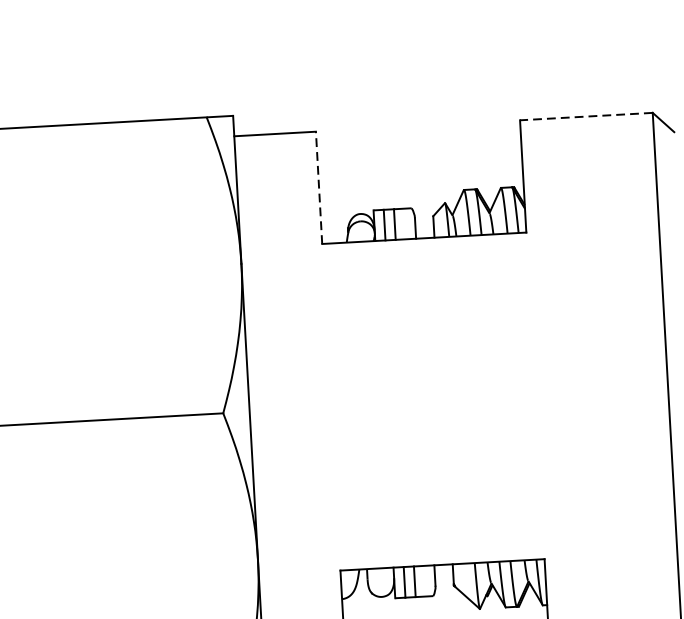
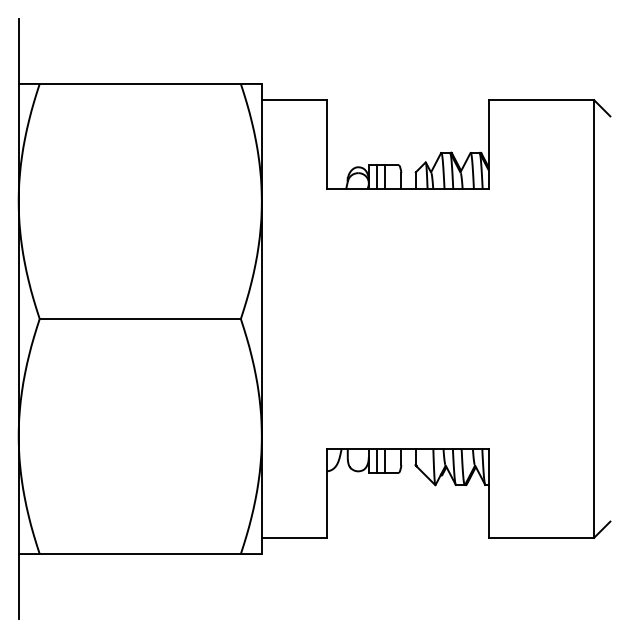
line: (586, 117) -> (541, 100), dashed -> solid
line: (318, 187) -> (326, 144), dashed -> solid

